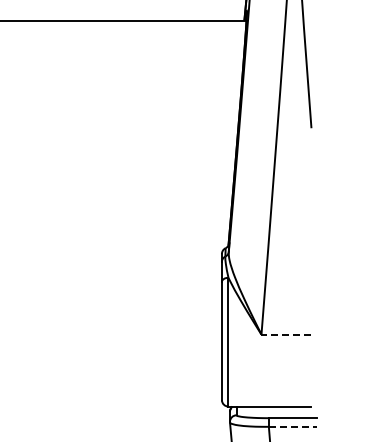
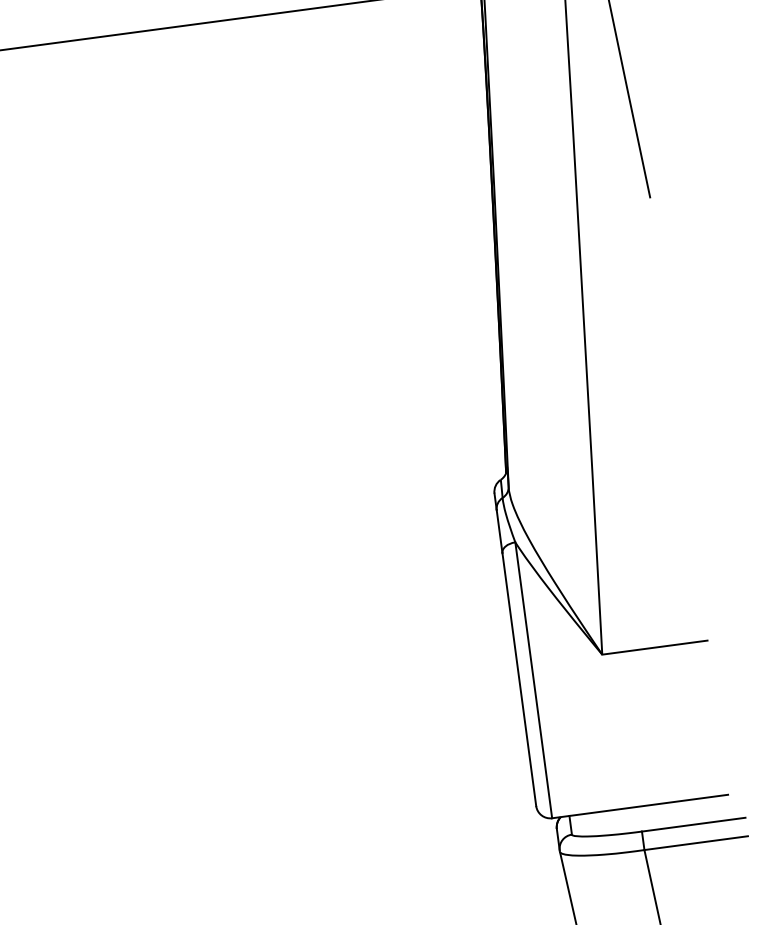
line: (286, 334) -> (655, 647), dashed -> solid
line: (293, 426) -> (697, 842), dashed -> solid

